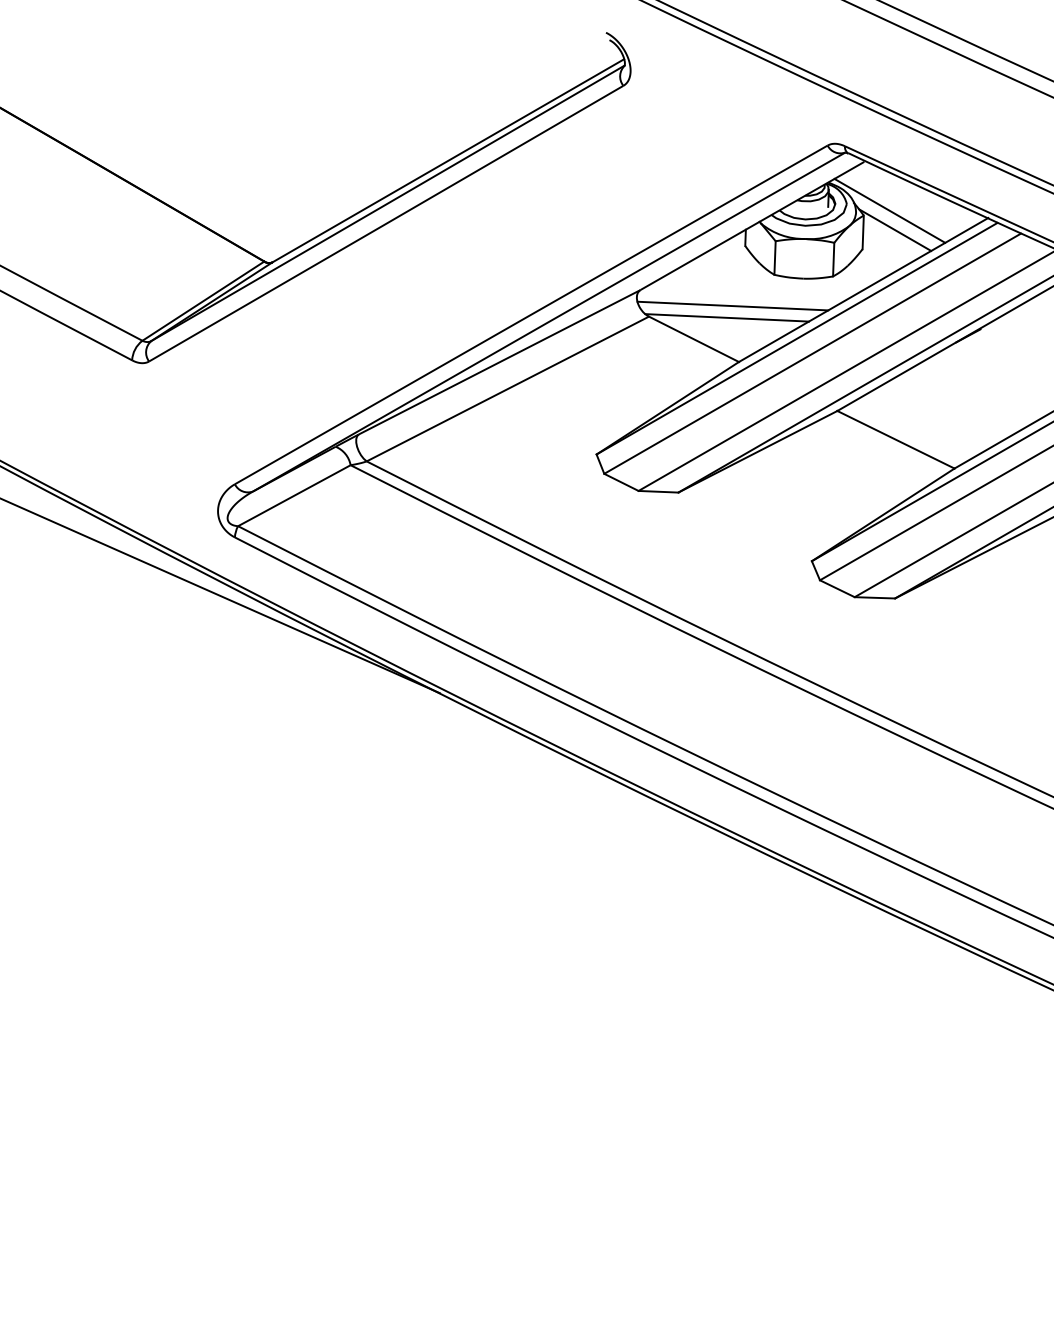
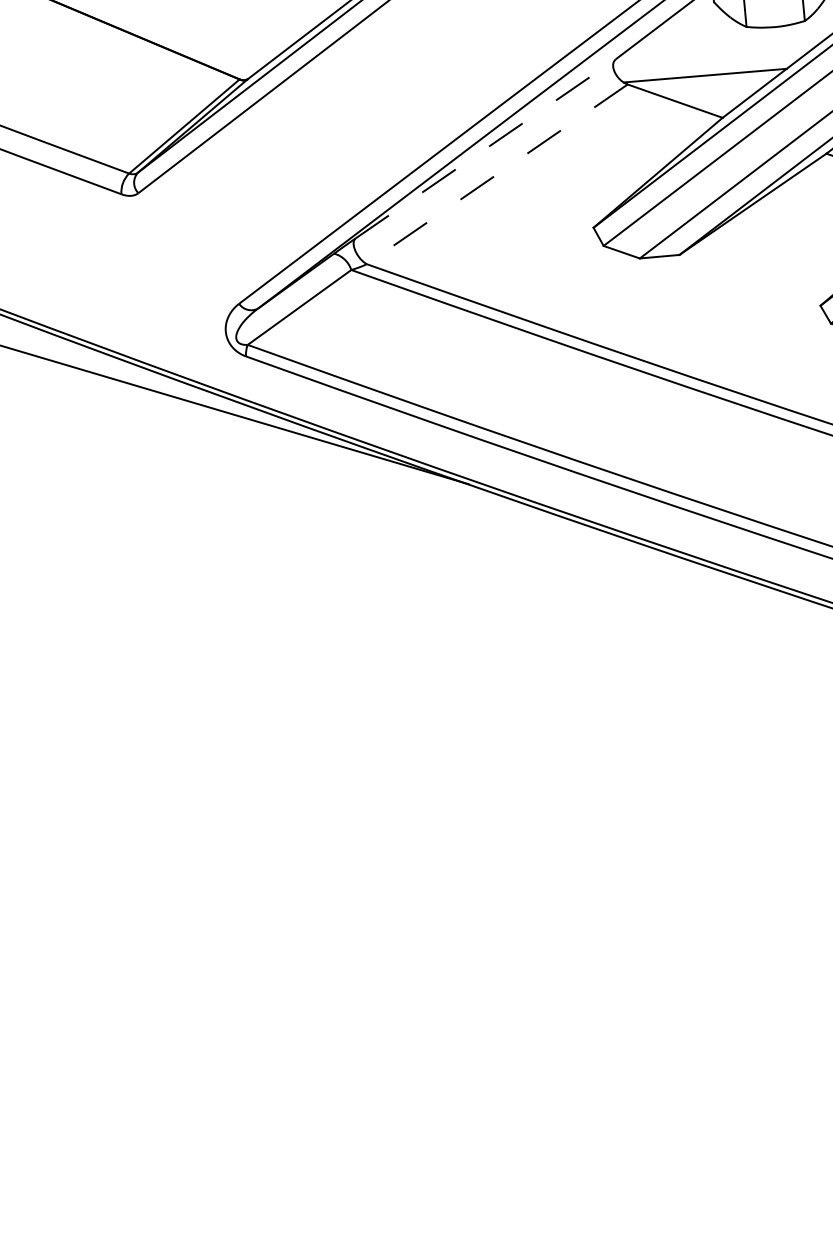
line: (732, 305) -> (708, 62), removed
line: (499, 362) -> (485, 149), solid -> dashed
line: (508, 388) -> (497, 173), solid -> dashed

